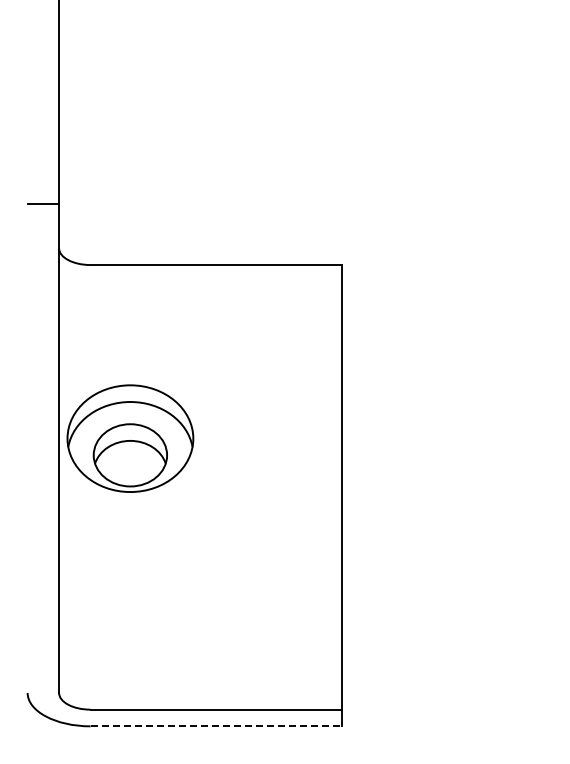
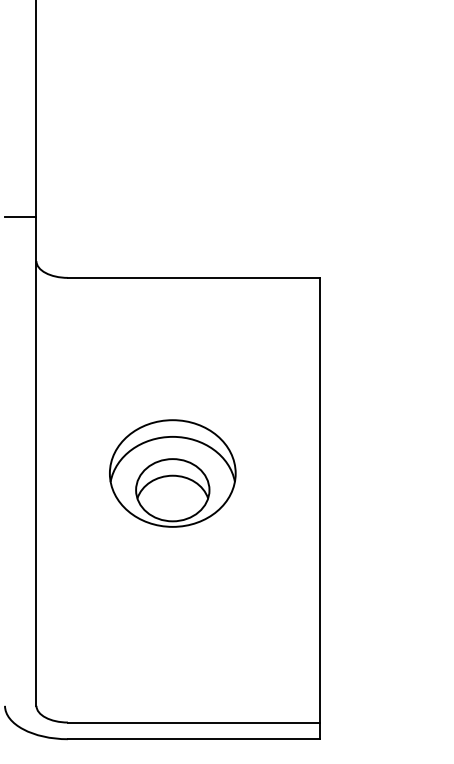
part: (130, 438) -> (172, 473), moved
line: (216, 726) -> (193, 739), dashed -> solid

